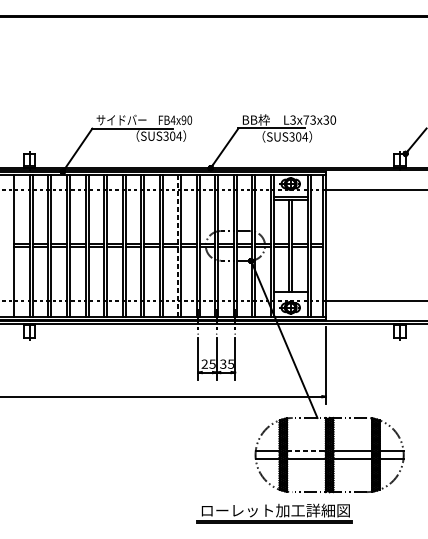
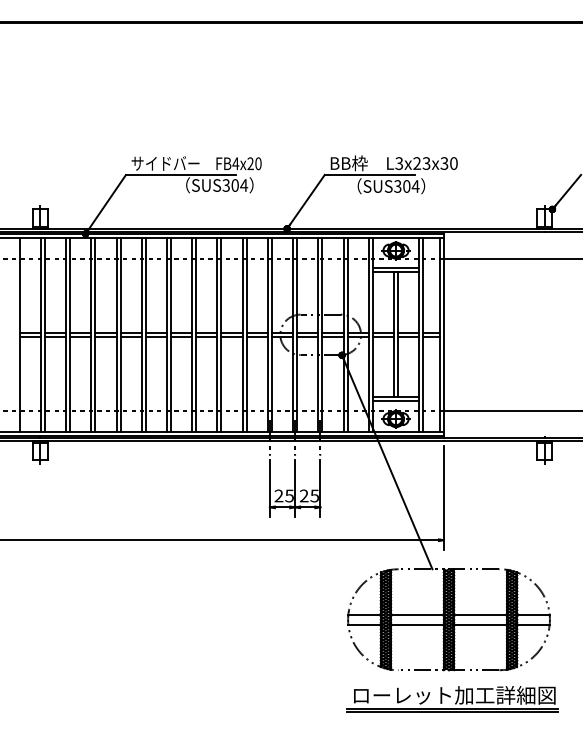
text: (183, 120) -> (250, 164), FB4x90 -> FB4x20
text: (306, 120) -> (417, 163), L3x73x30 -> L3x23x30
line: (178, 245) -> (242, 334), dashed -> solid
line: (290, 294) -> (395, 401), added
text: (222, 364) -> (303, 496), 35 -> 25
line: (306, 451) -> (417, 614), dashed -> solid
part: (274, 513) -> (452, 699), moved

